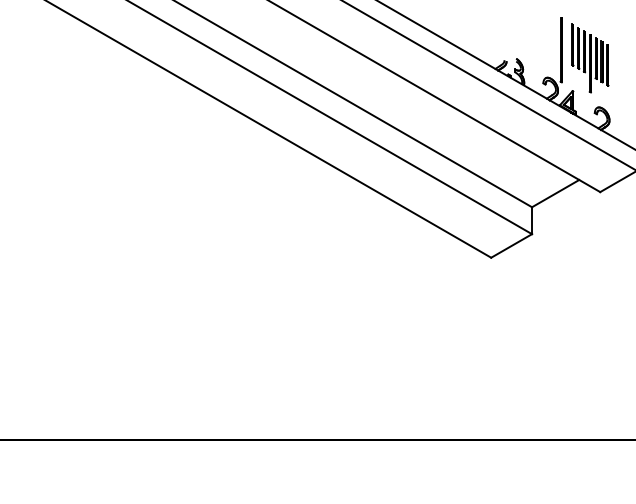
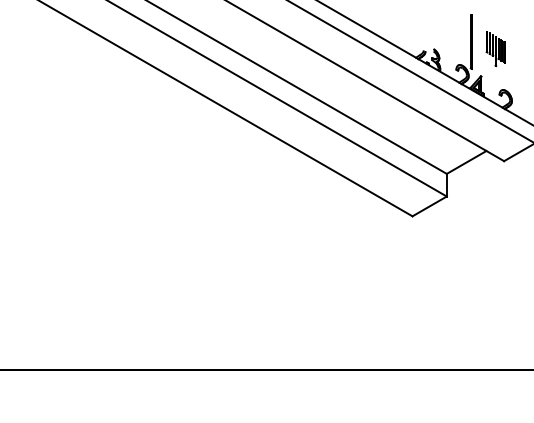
part: (590, 58) -> (495, 48), size x0.6

